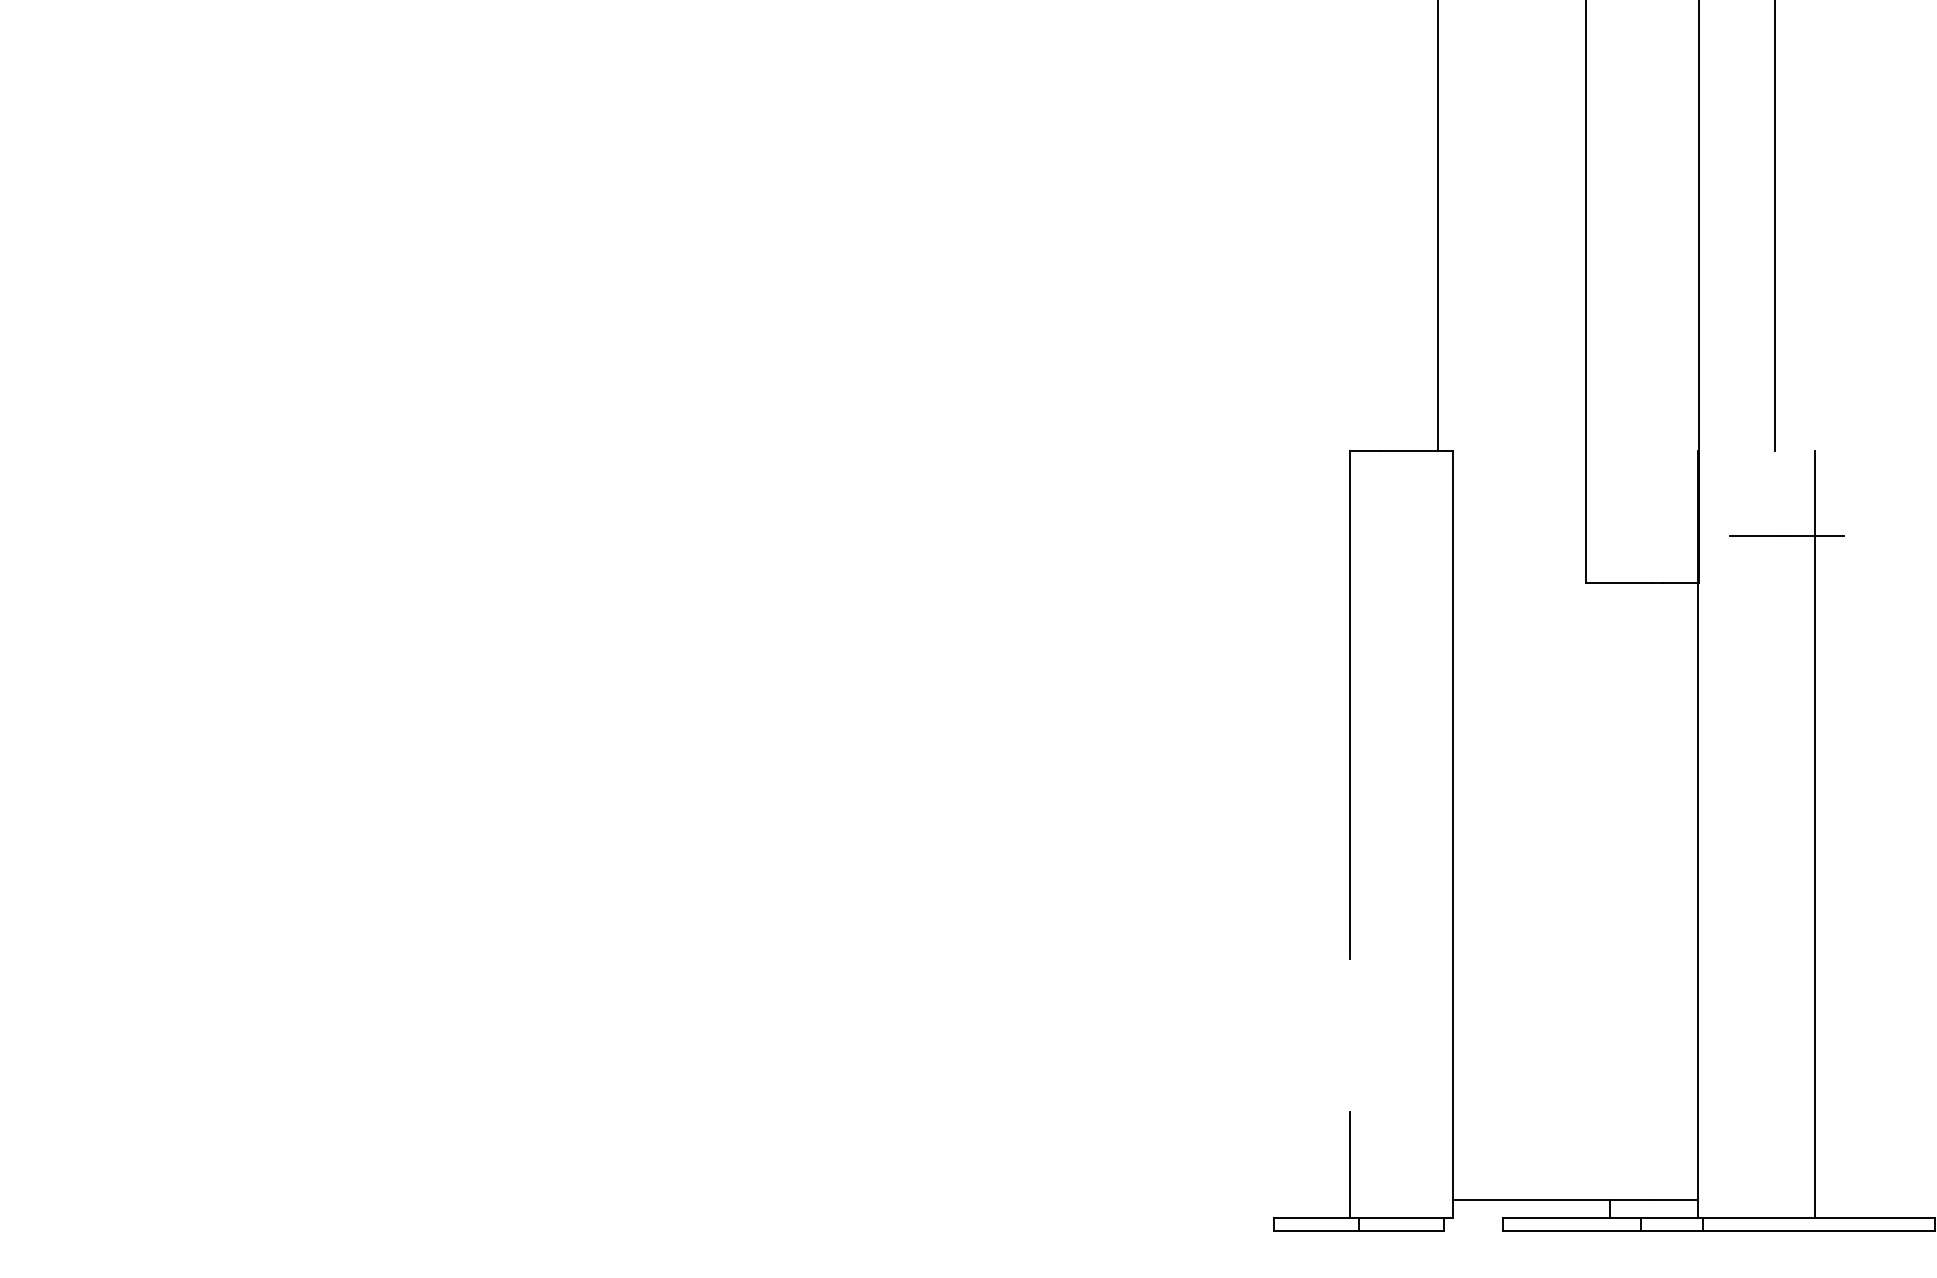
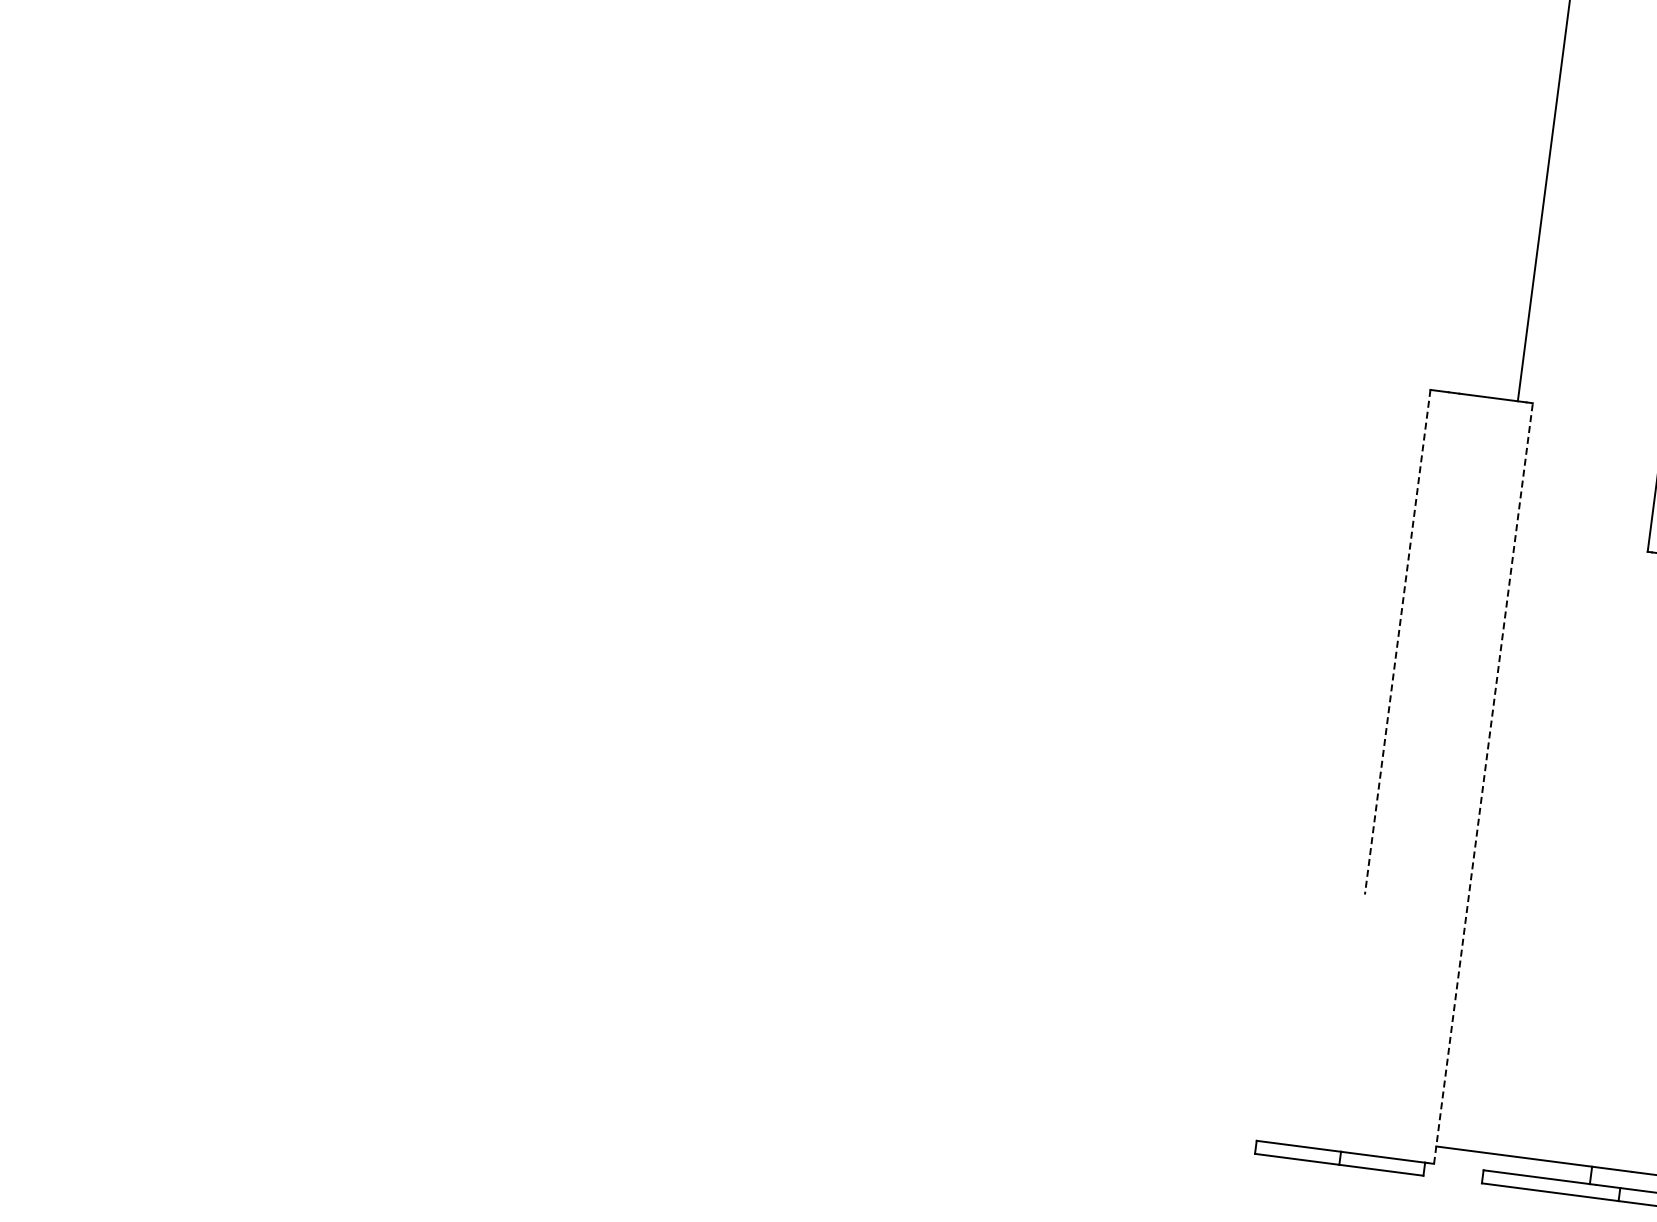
line: (1349, 705) -> (1397, 642), solid -> dashed
line: (1452, 834) -> (1483, 783), solid -> dashed
line: (1349, 1164) -> (1338, 1097), removed

